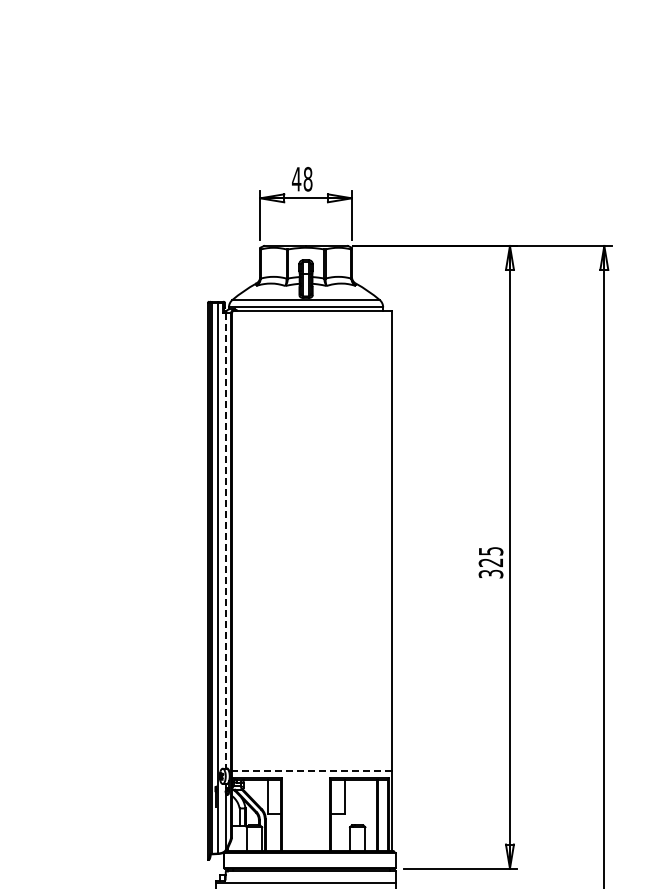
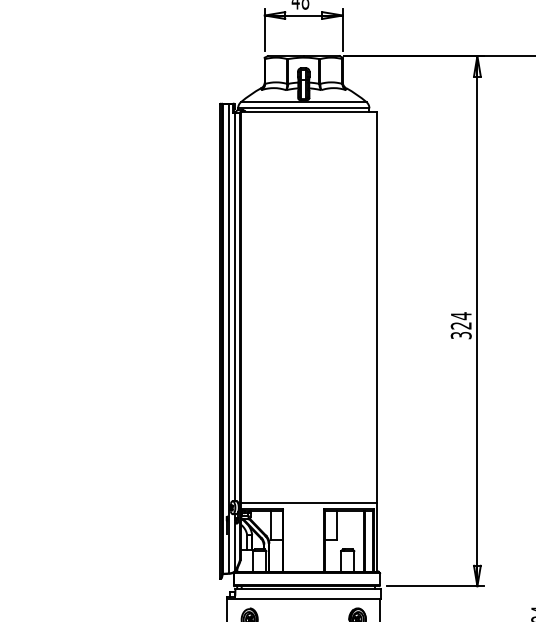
line: (225, 540) -> (235, 306), dashed -> solid
text: (491, 551) -> (461, 316), 325 -> 324
line: (312, 771) -> (309, 503), dashed -> solid

